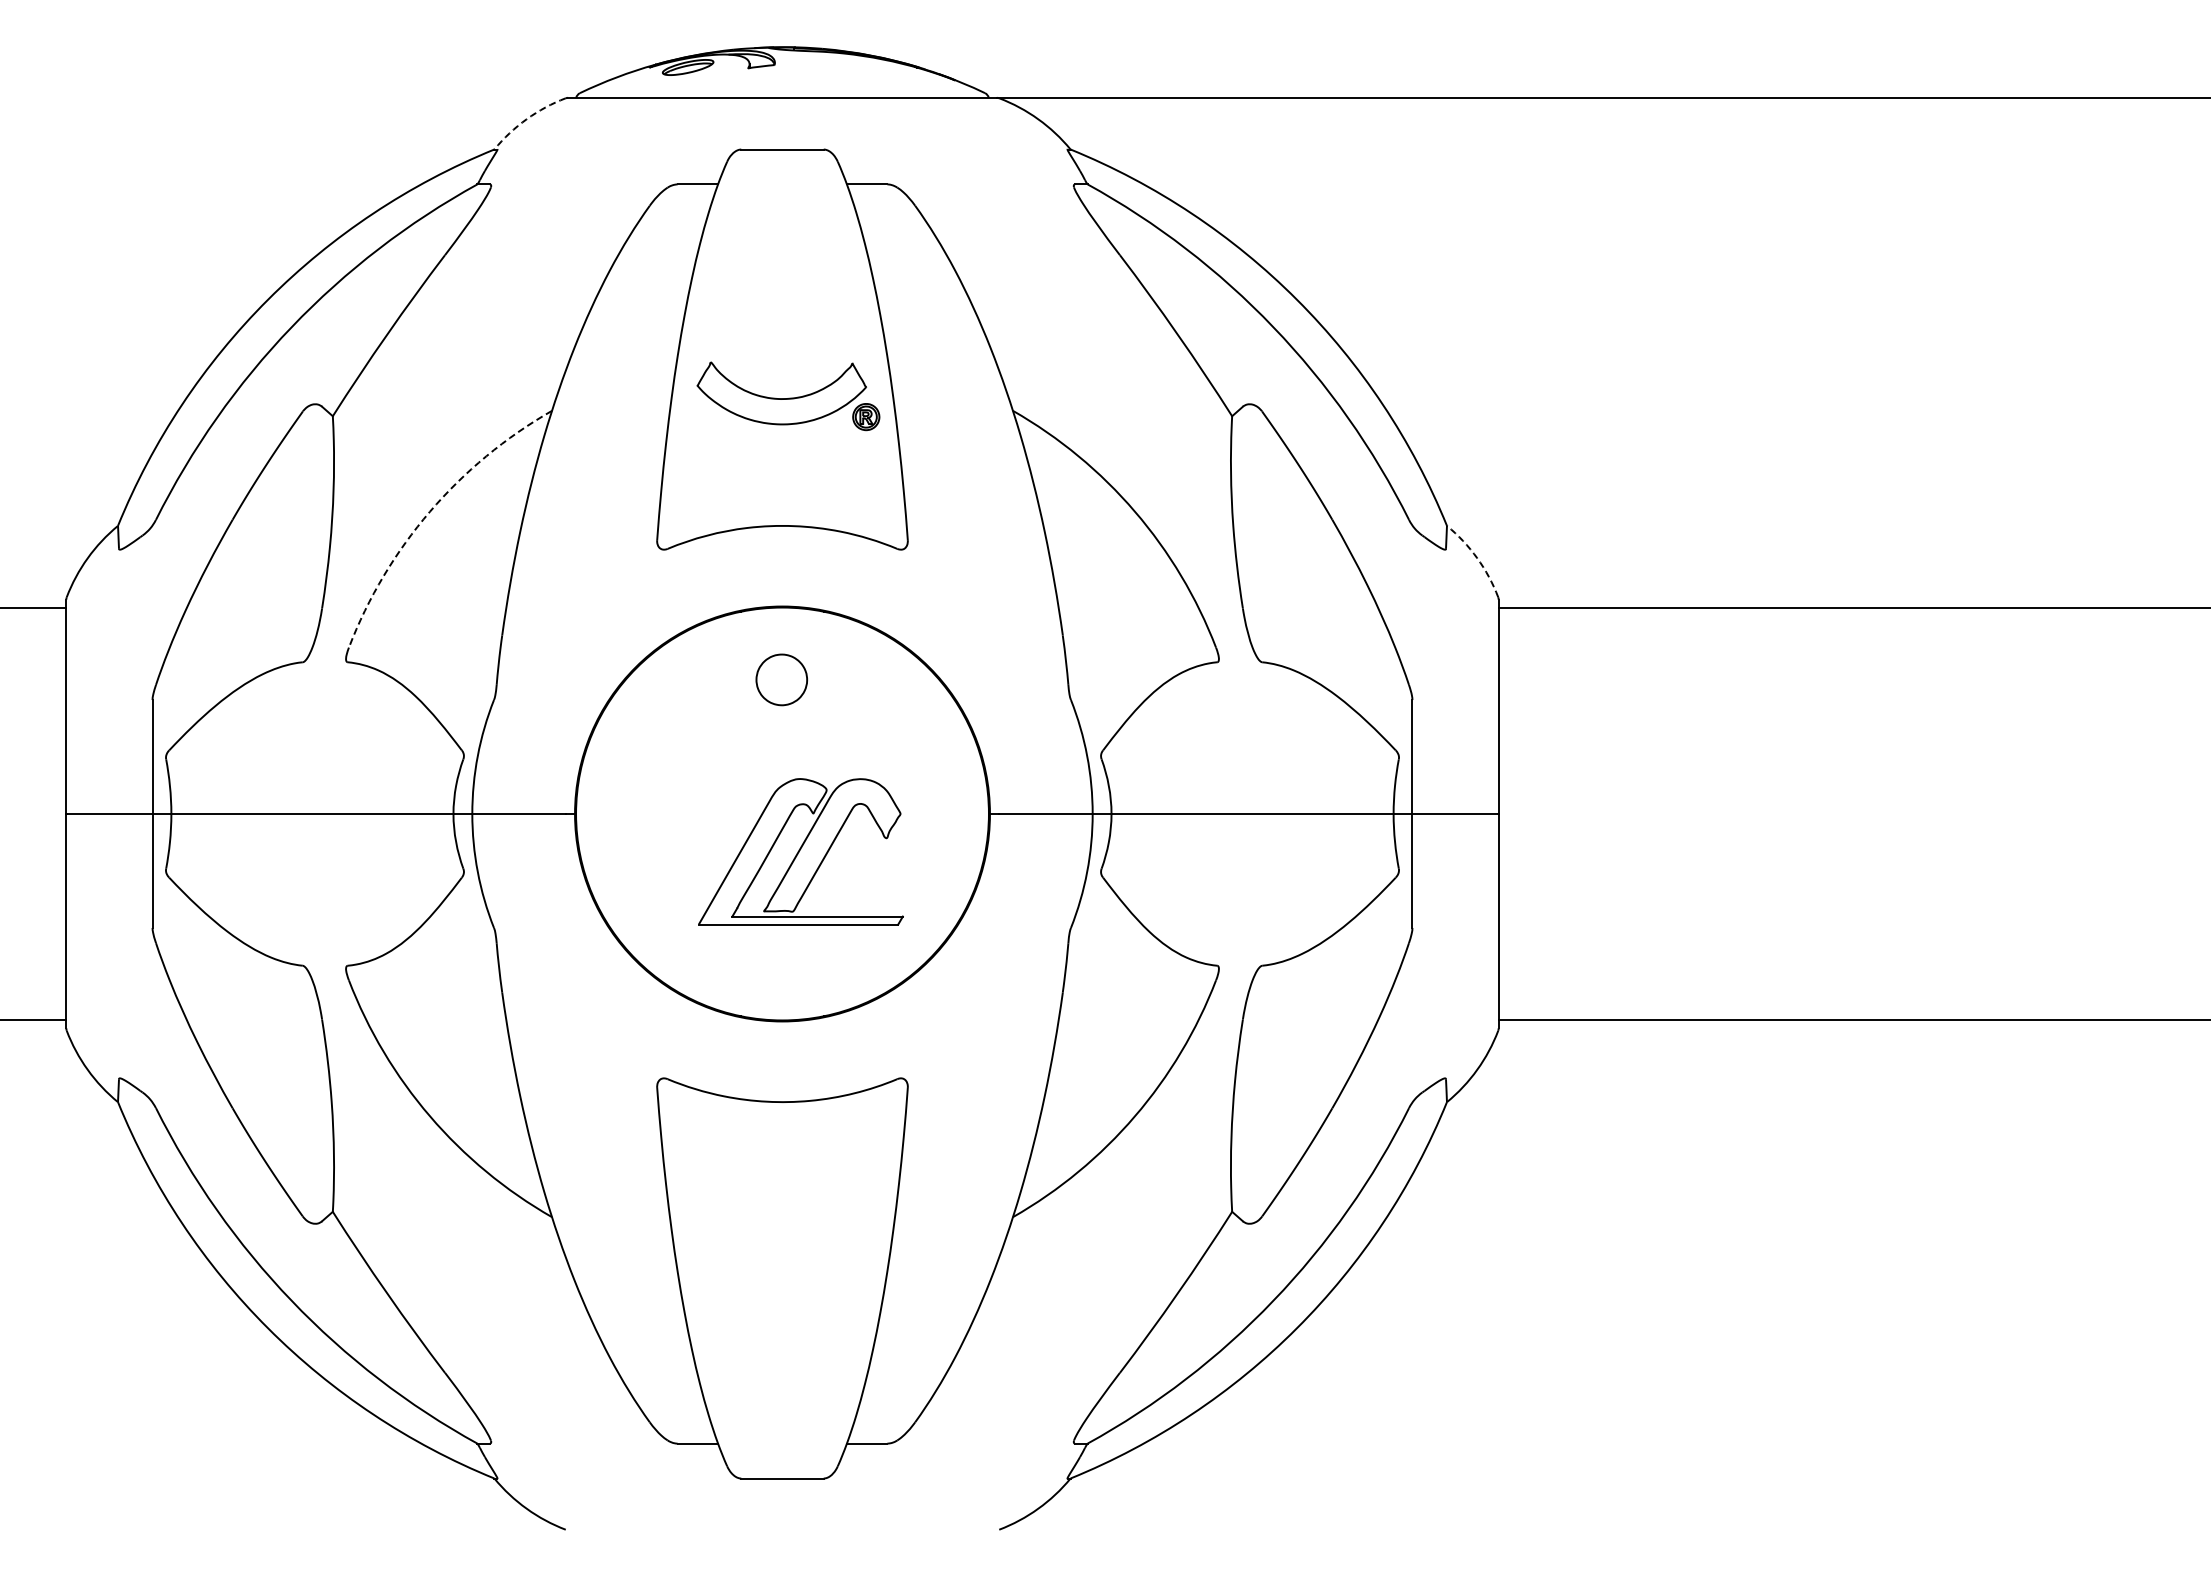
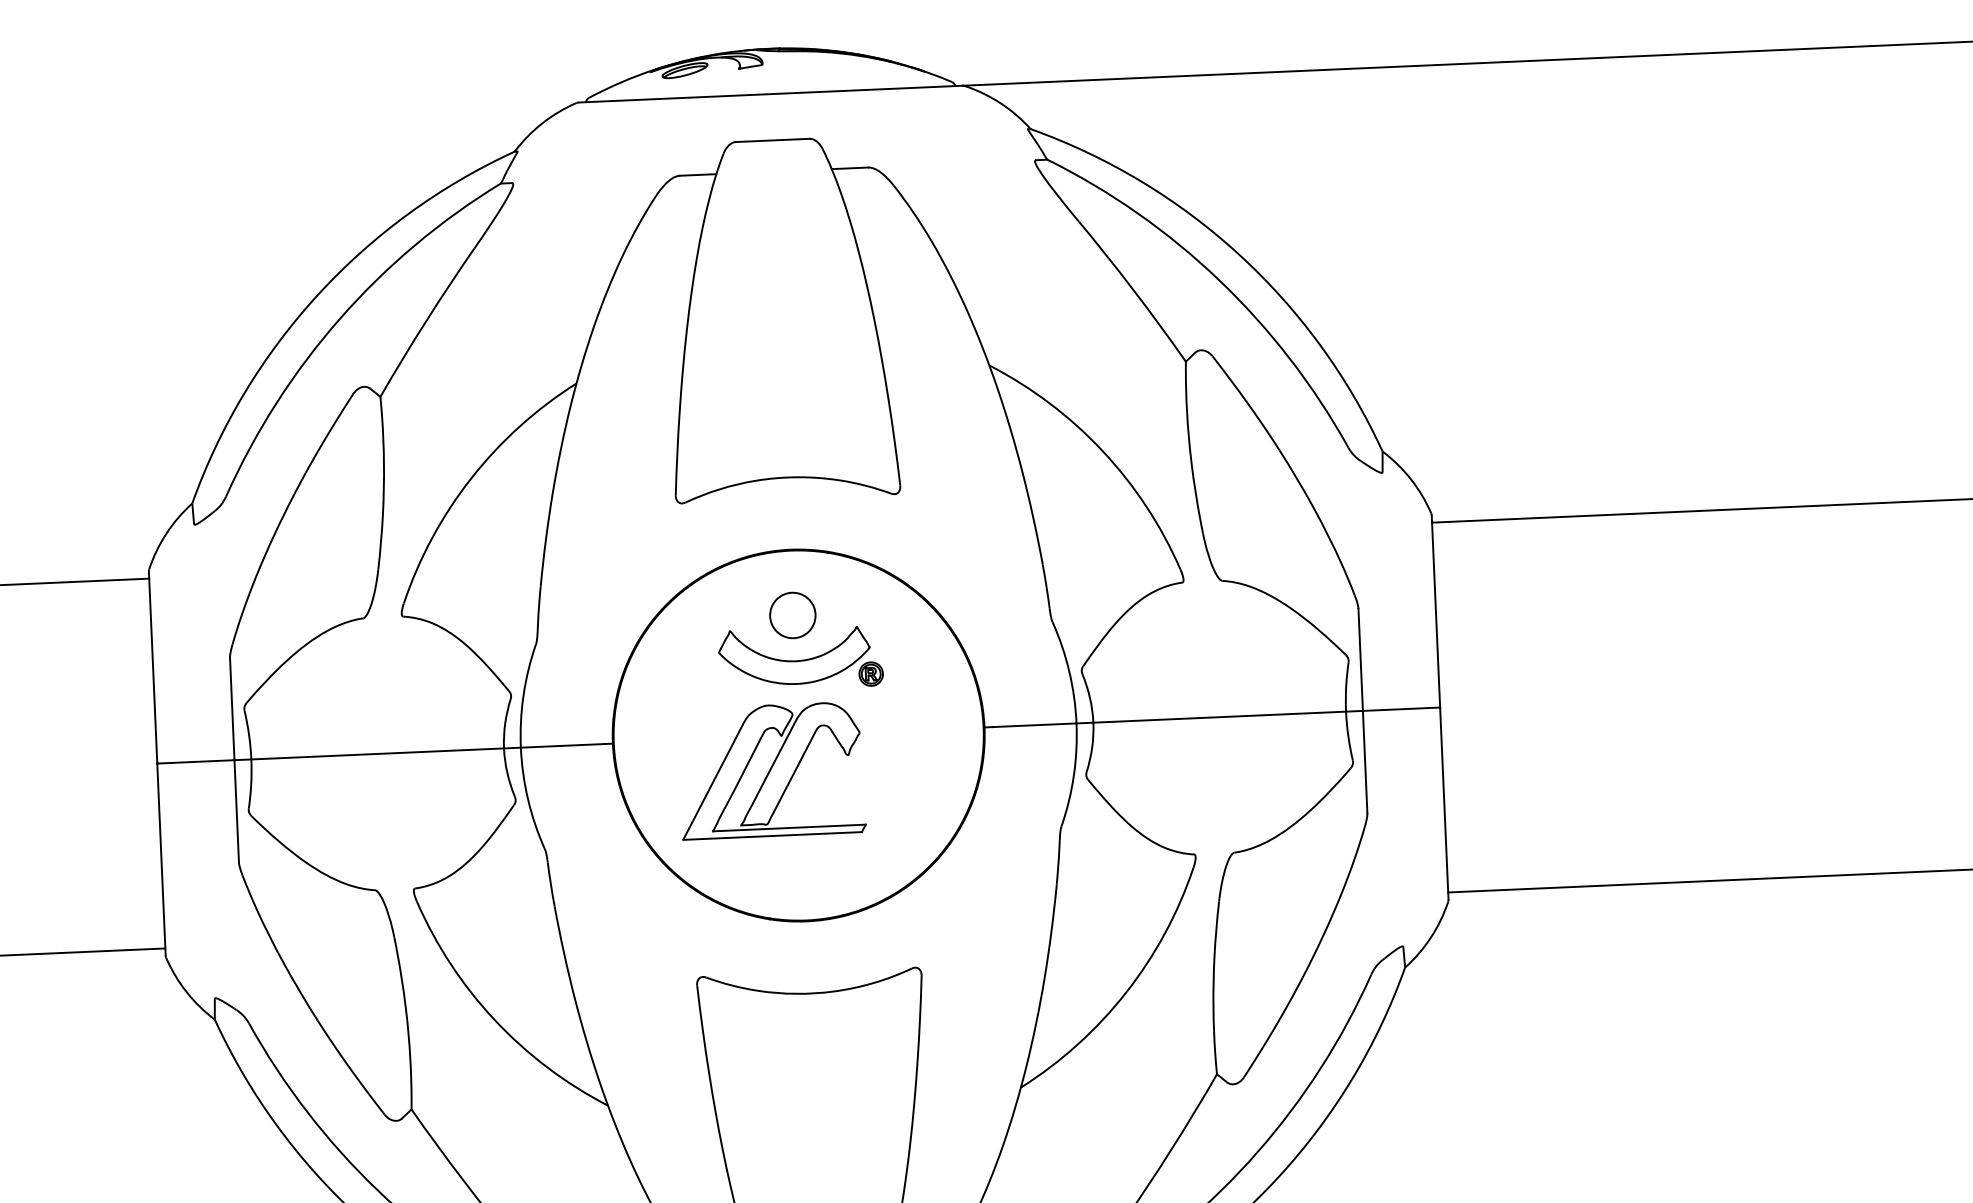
arc: (526, 119) -> (542, 123), dashed -> solid
part: (788, 396) -> (800, 658), moved
arc: (430, 511) -> (471, 478), dashed -> solid
arc: (1477, 558) -> (1411, 479), dashed -> solid
part: (800, 851) -> (771, 770), moved

